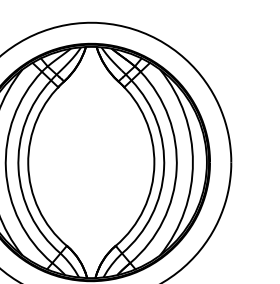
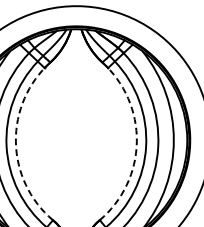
arc: (28, 164) -> (16, 142), solid -> dashed
arc: (154, 164) -> (136, 142), solid -> dashed

